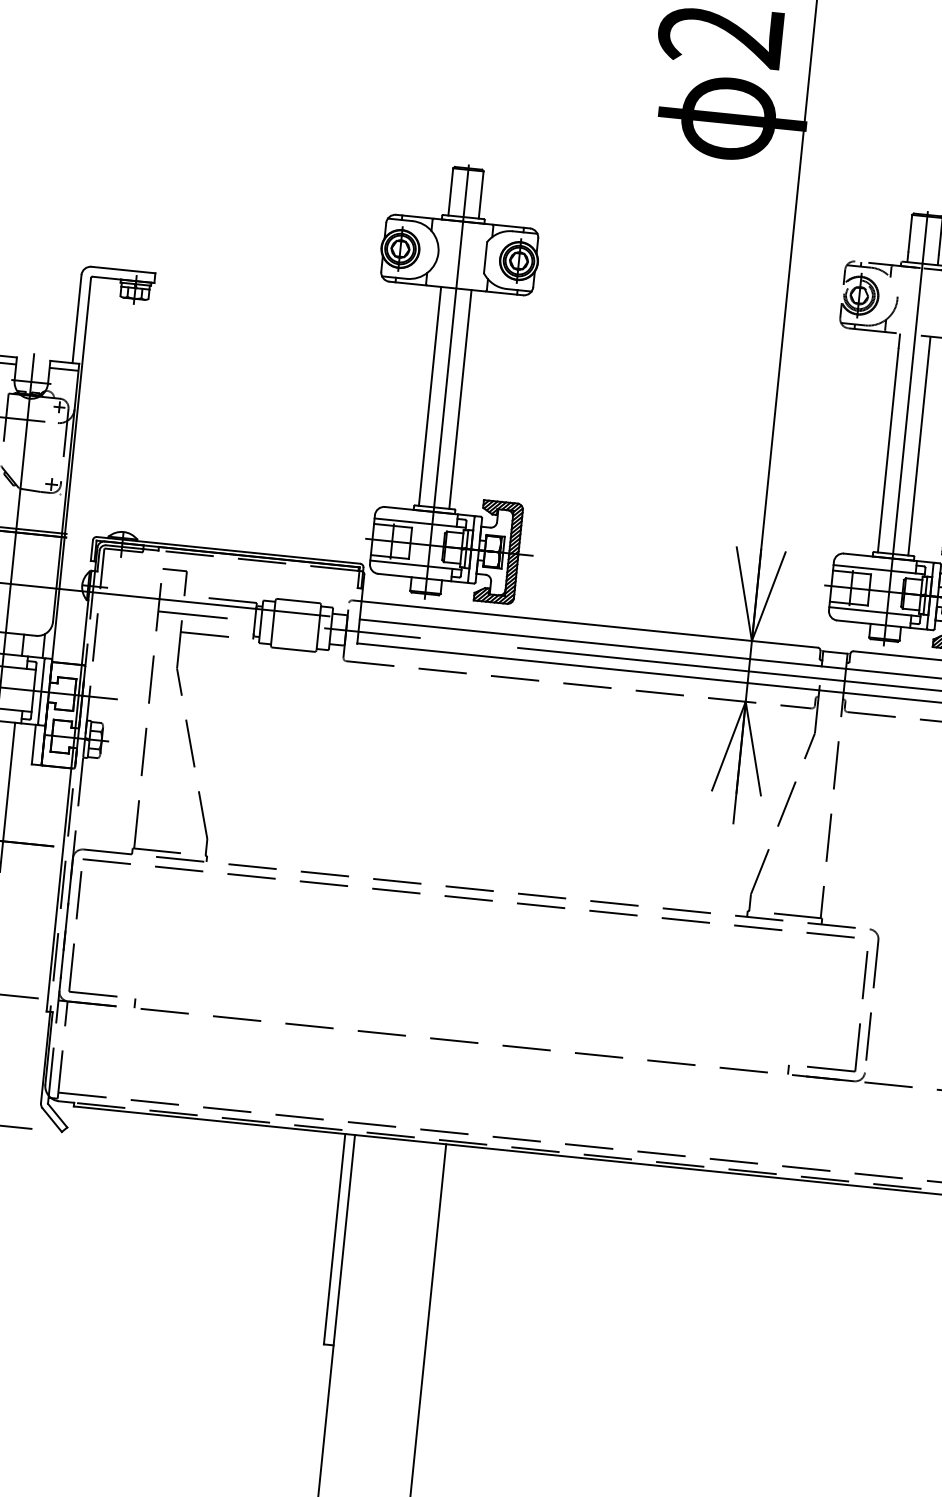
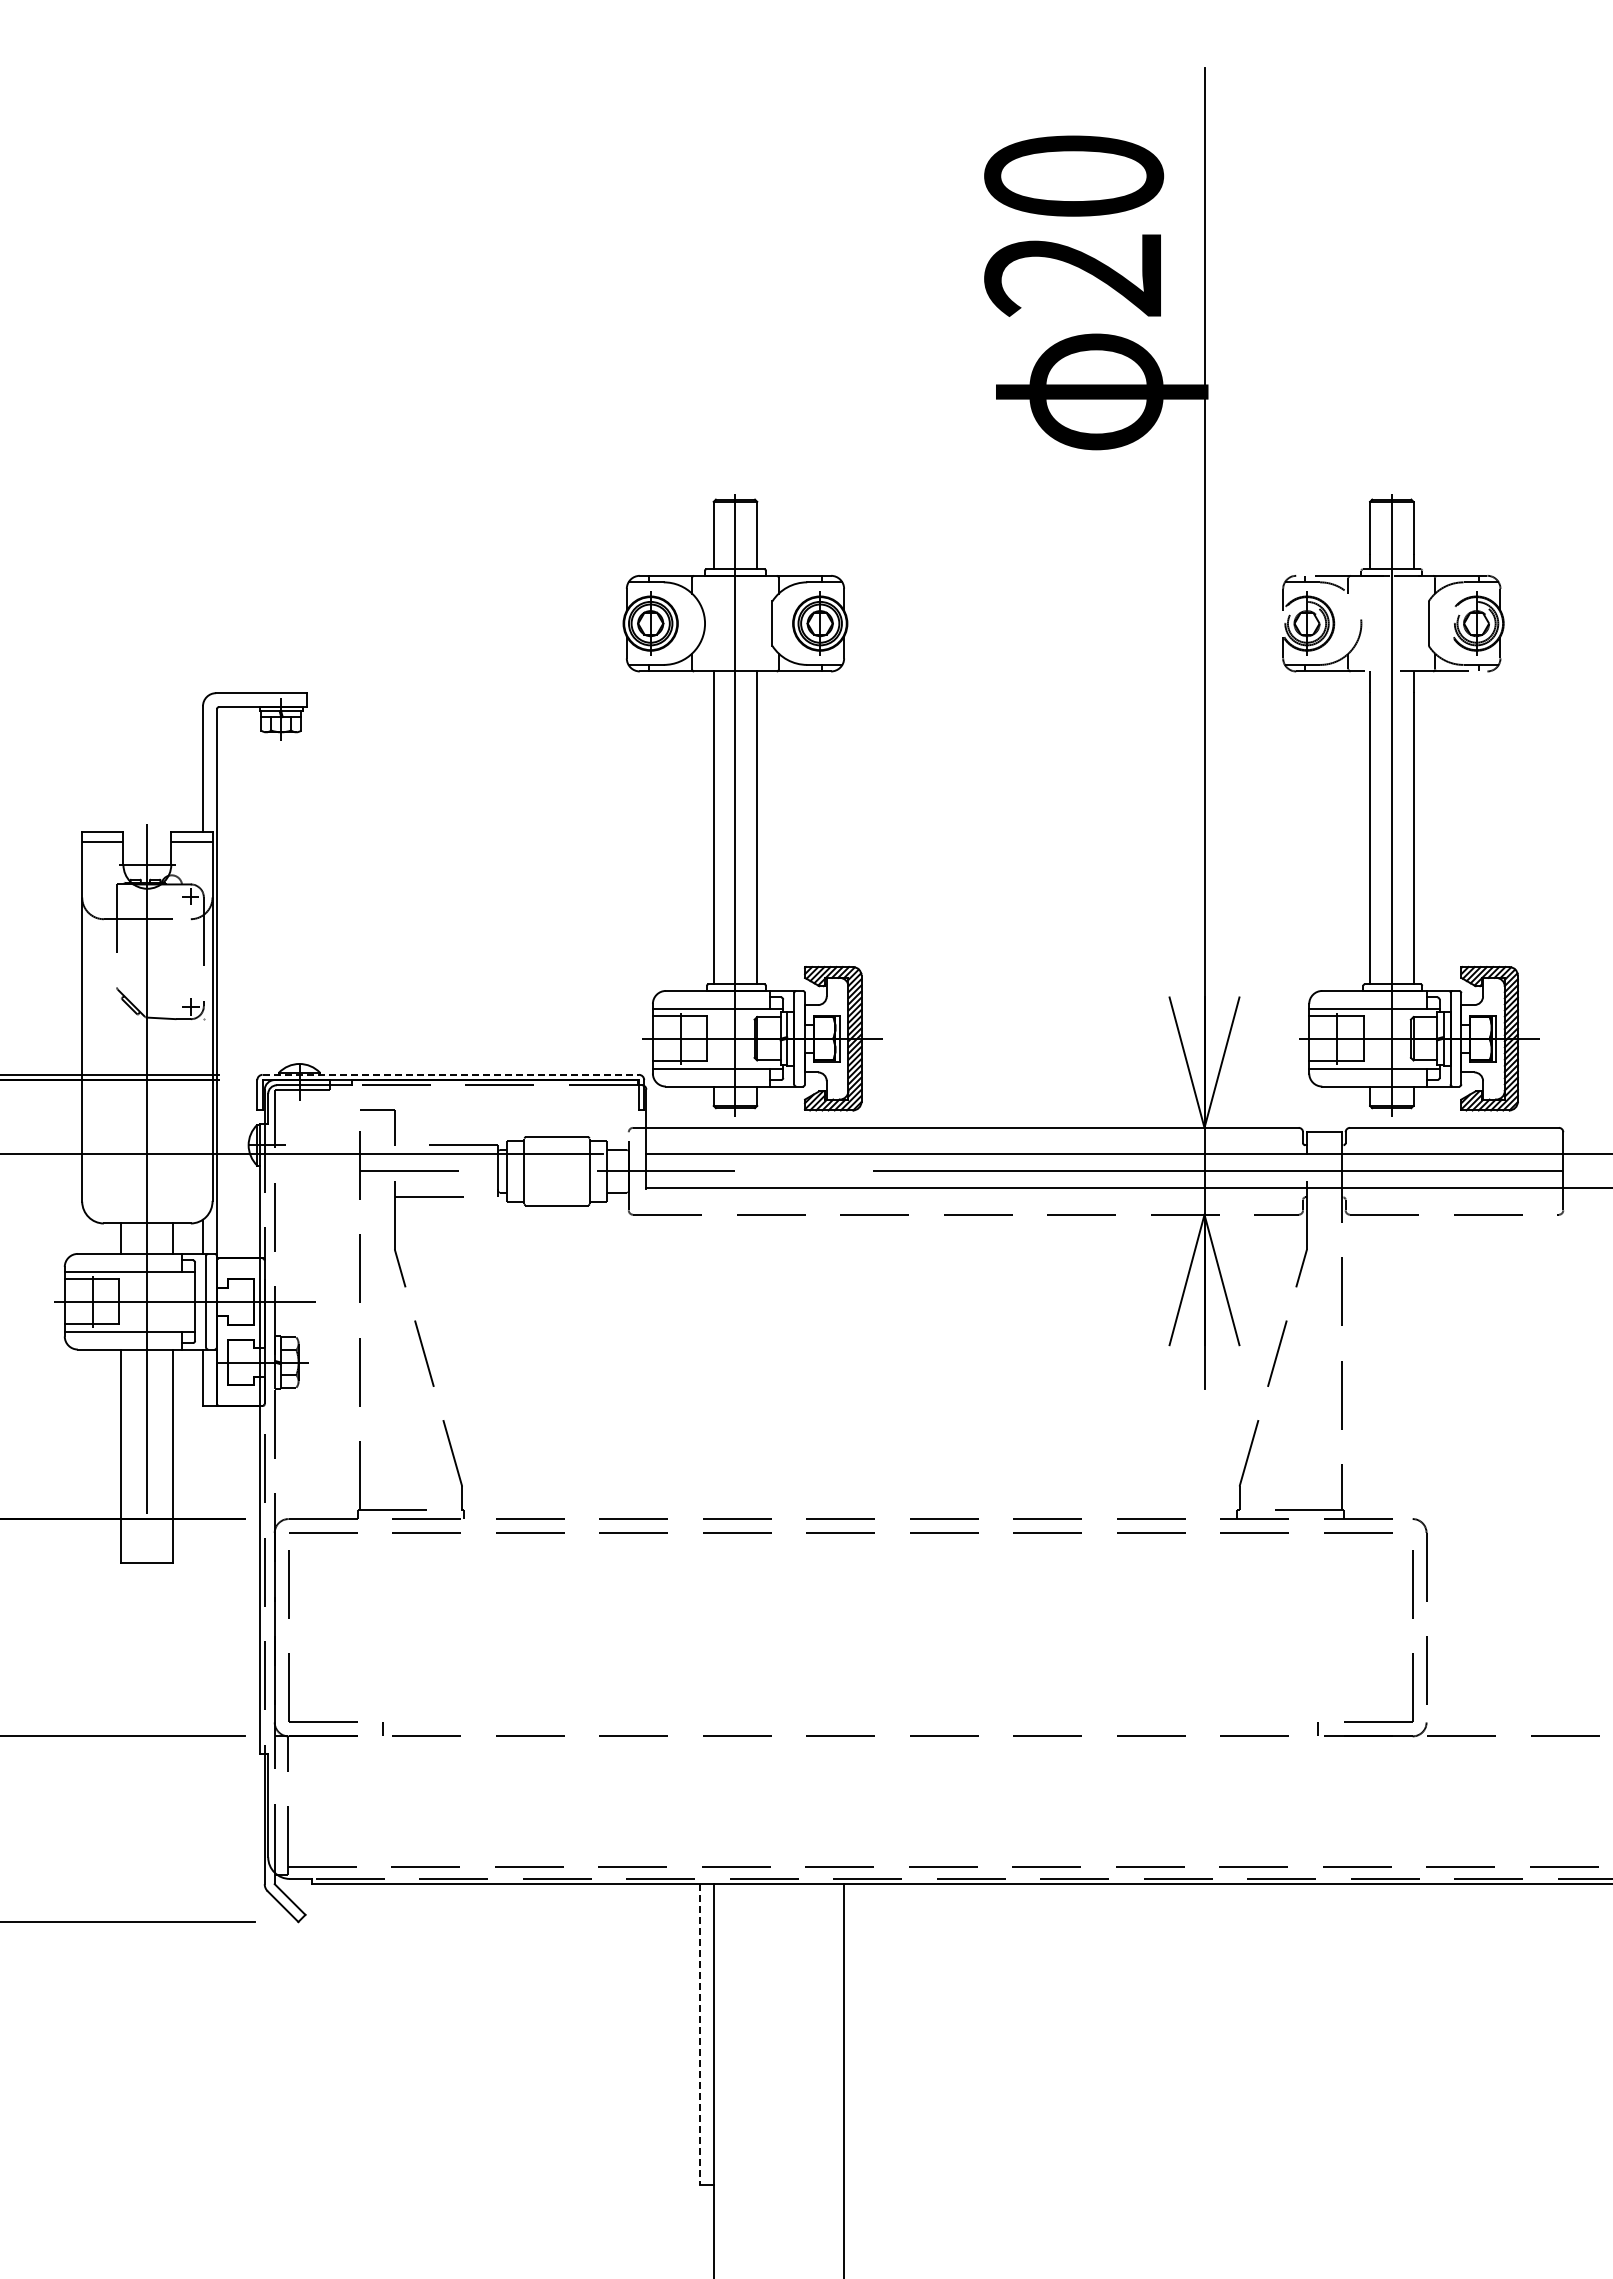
line: (229, 550) -> (451, 1074), solid -> dashed
line: (334, 1239) -> (699, 2035), solid -> dashed

